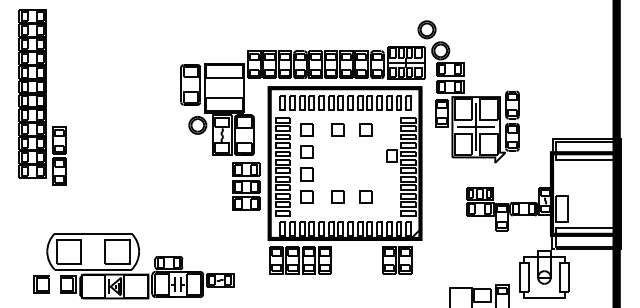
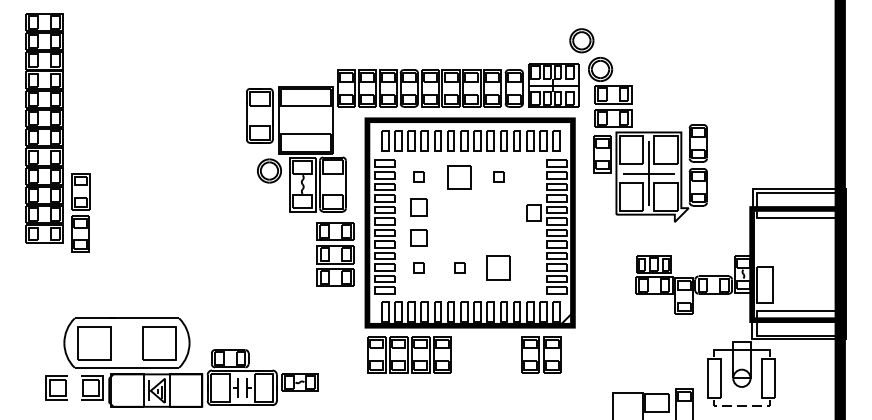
part: (306, 129) -> (417, 176), size x0.6
part: (337, 129) -> (459, 176), size x1.4
part: (365, 129) -> (498, 176), size x0.6
part: (306, 196) -> (417, 267), size x0.6
part: (337, 196) -> (459, 267), size x0.6
part: (365, 196) -> (498, 267), size x1.4
line: (544, 298) -> (741, 406), solid -> dashed

